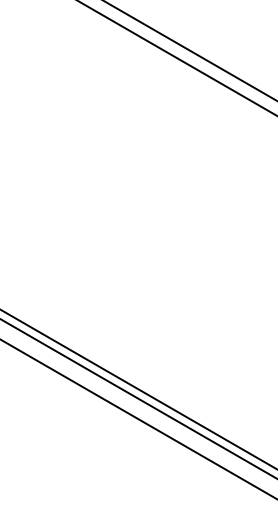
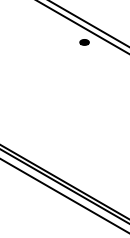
part: (180, 90) -> (84, 42), added

